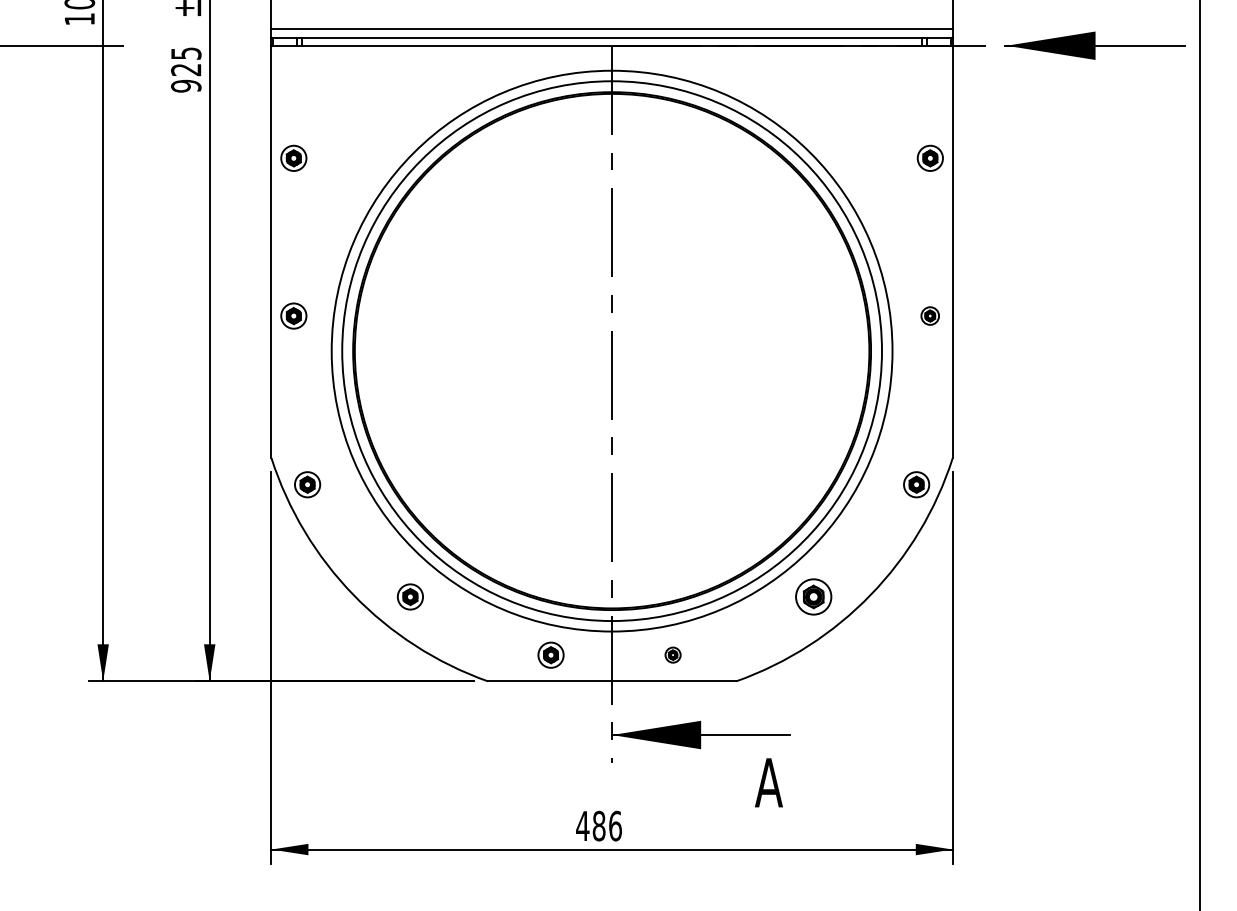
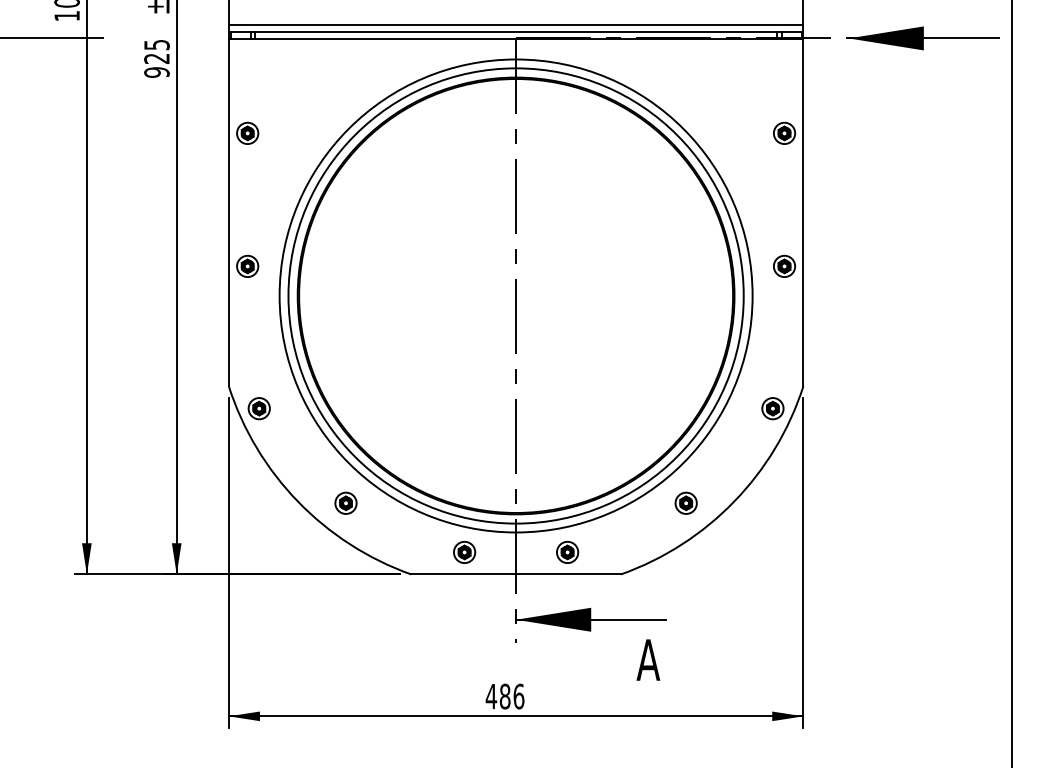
part: (929, 315) -> (783, 265), size x1.43
part: (813, 596) -> (685, 502), size x0.71
part: (672, 654) -> (567, 551), size x1.67

